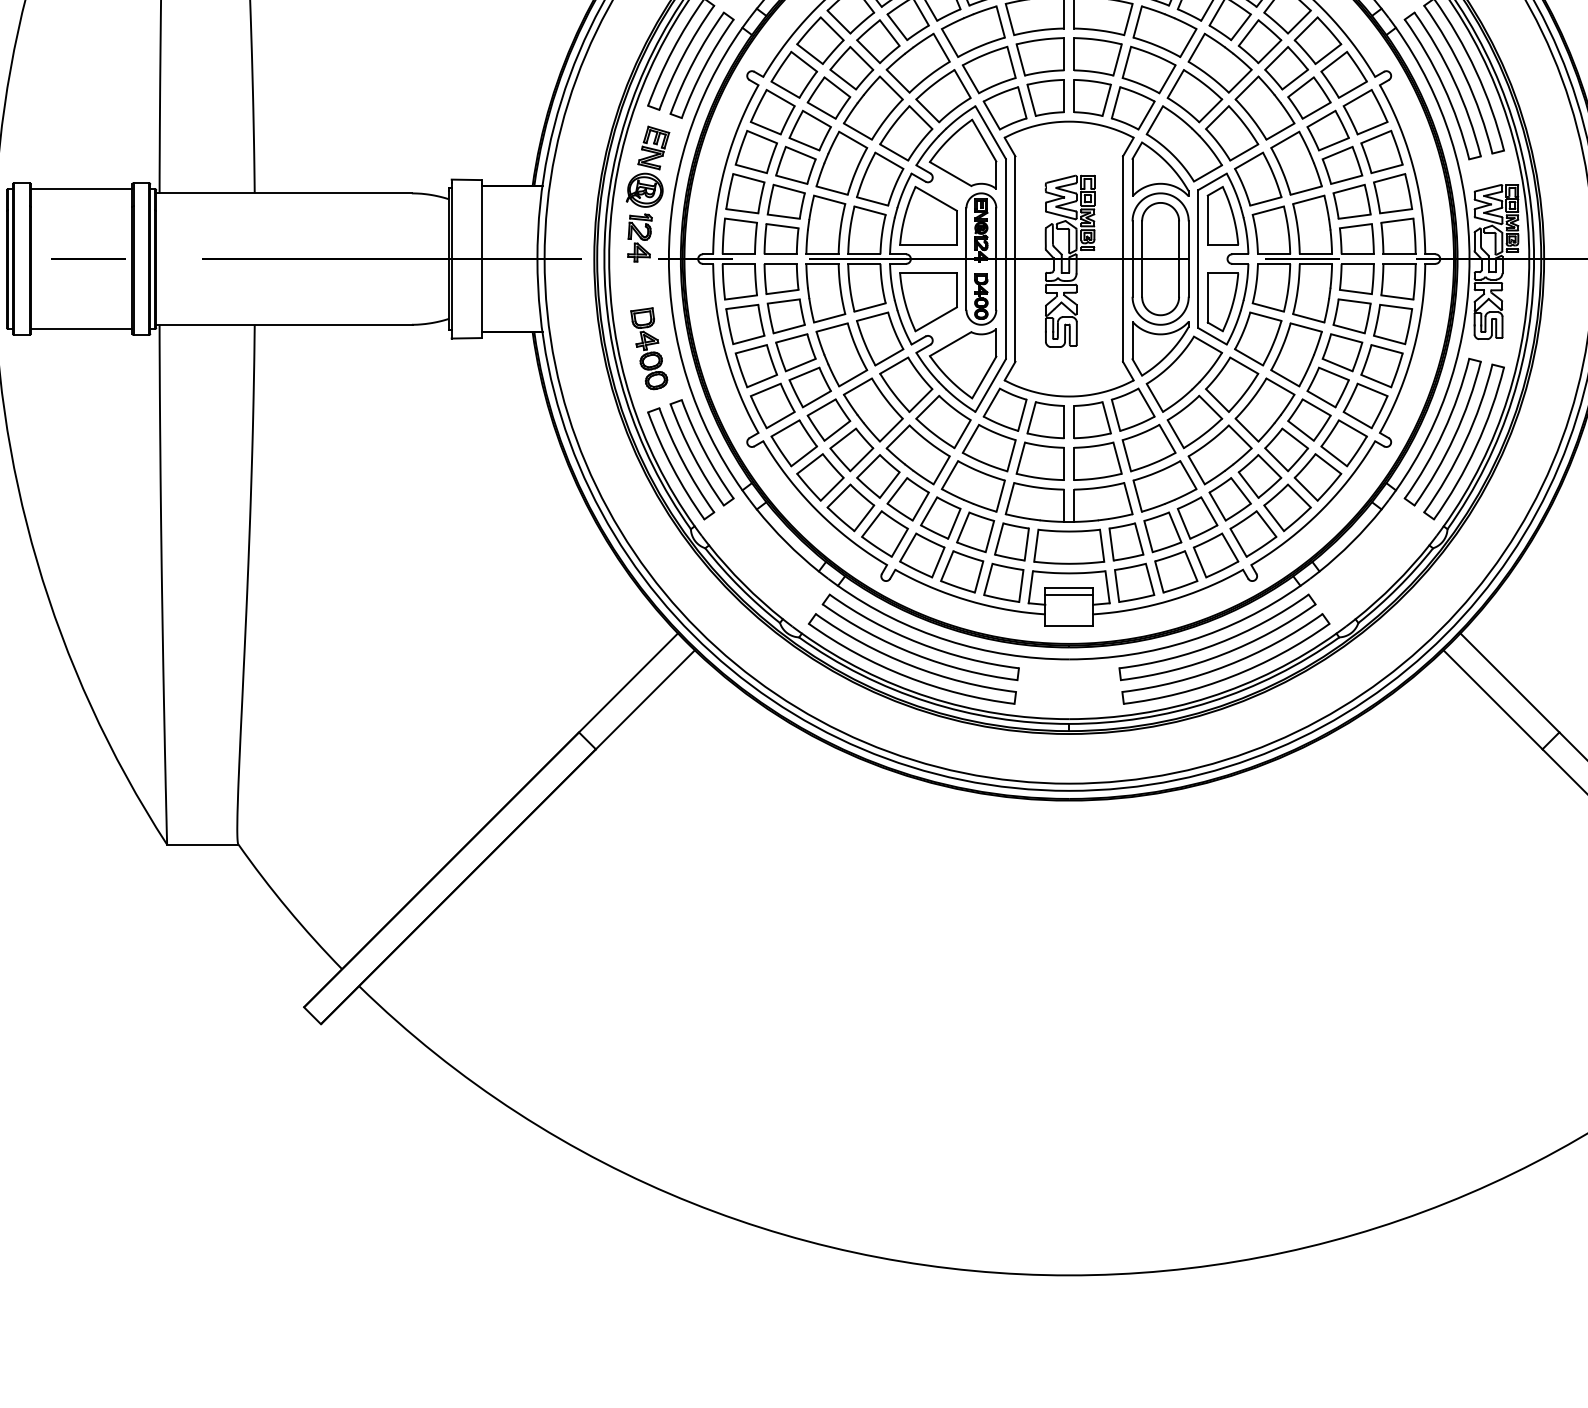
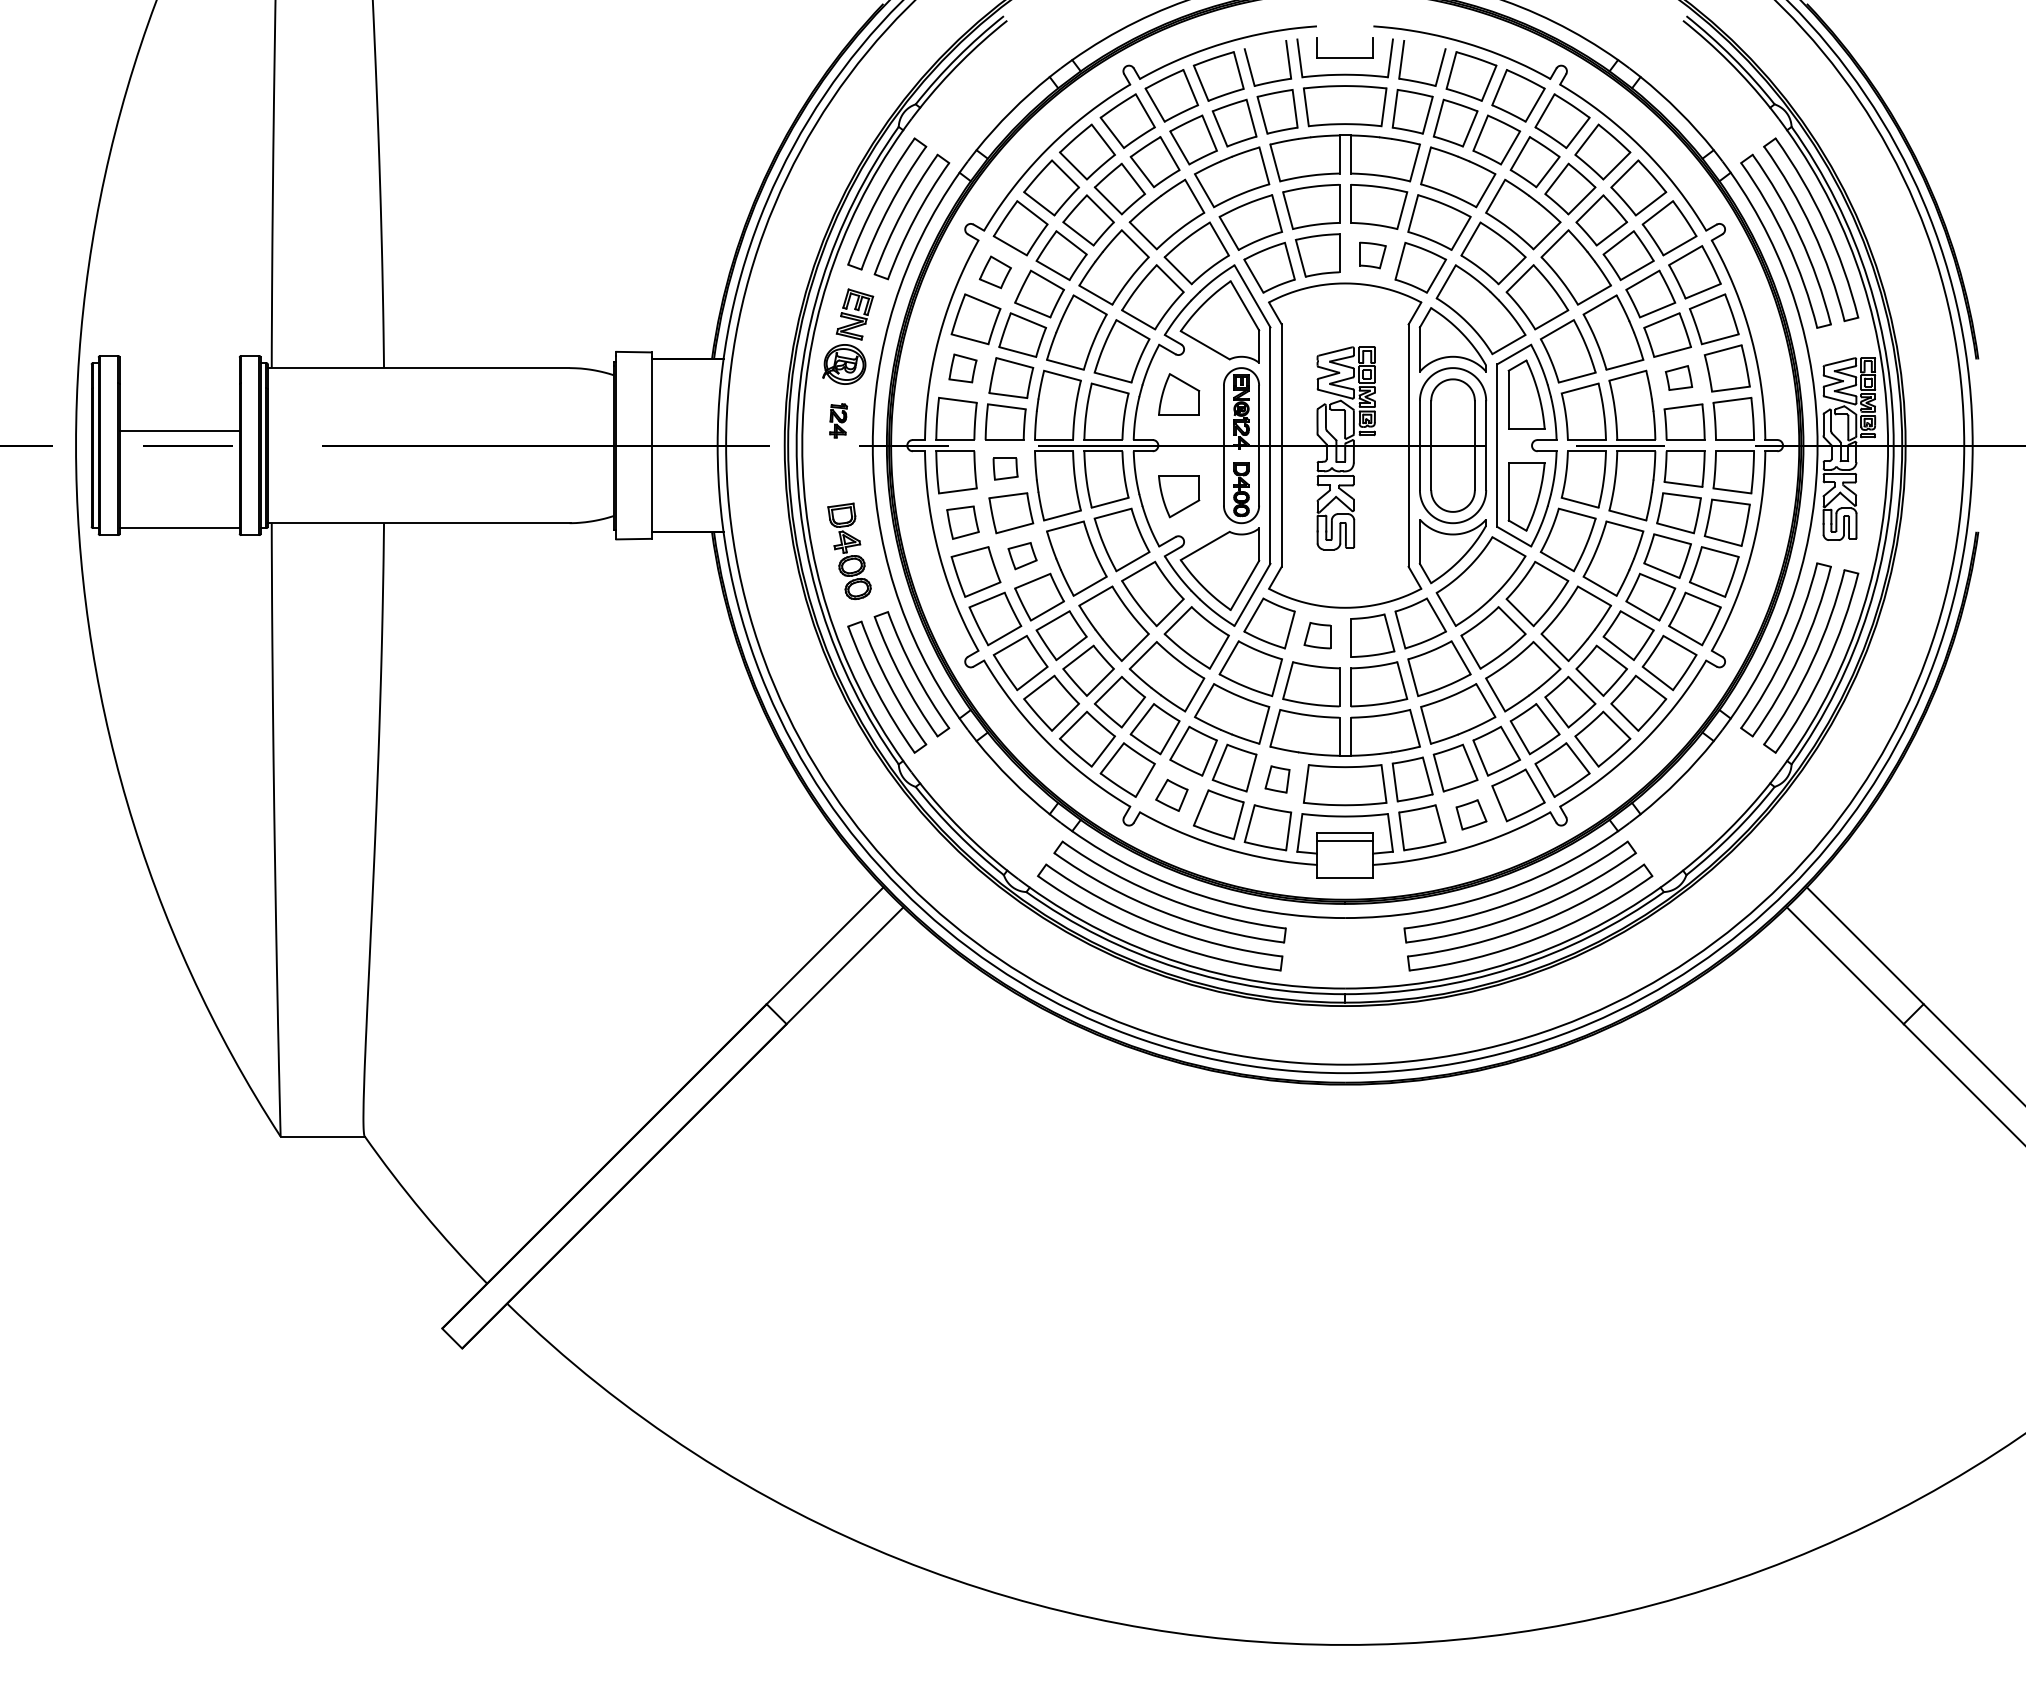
part: (1092, 97) -> (1372, 255), size x0.6
part: (772, 112) -> (995, 272), size x0.6
line: (81, 189) -> (179, 431), moved
part: (744, 193) -> (962, 368), size x0.6
part: (1351, 201) -> (1678, 377), size x0.6
part: (927, 215) -> (1178, 394), size x0.6
part: (639, 237) -> (838, 420), size x0.6
part: (781, 278) -> (1005, 468), size x0.6
part: (927, 302) -> (1178, 496), size x0.6
part: (744, 324) -> (962, 522), size x0.7
part: (795, 352) -> (1022, 555), size x0.6
part: (1045, 419) -> (1317, 635), size x0.6
part: (1011, 542) -> (1277, 779), size x0.6
part: (922, 555) -> (1171, 795), size x0.6
part: (1176, 571) -> (1471, 814), size x0.6

